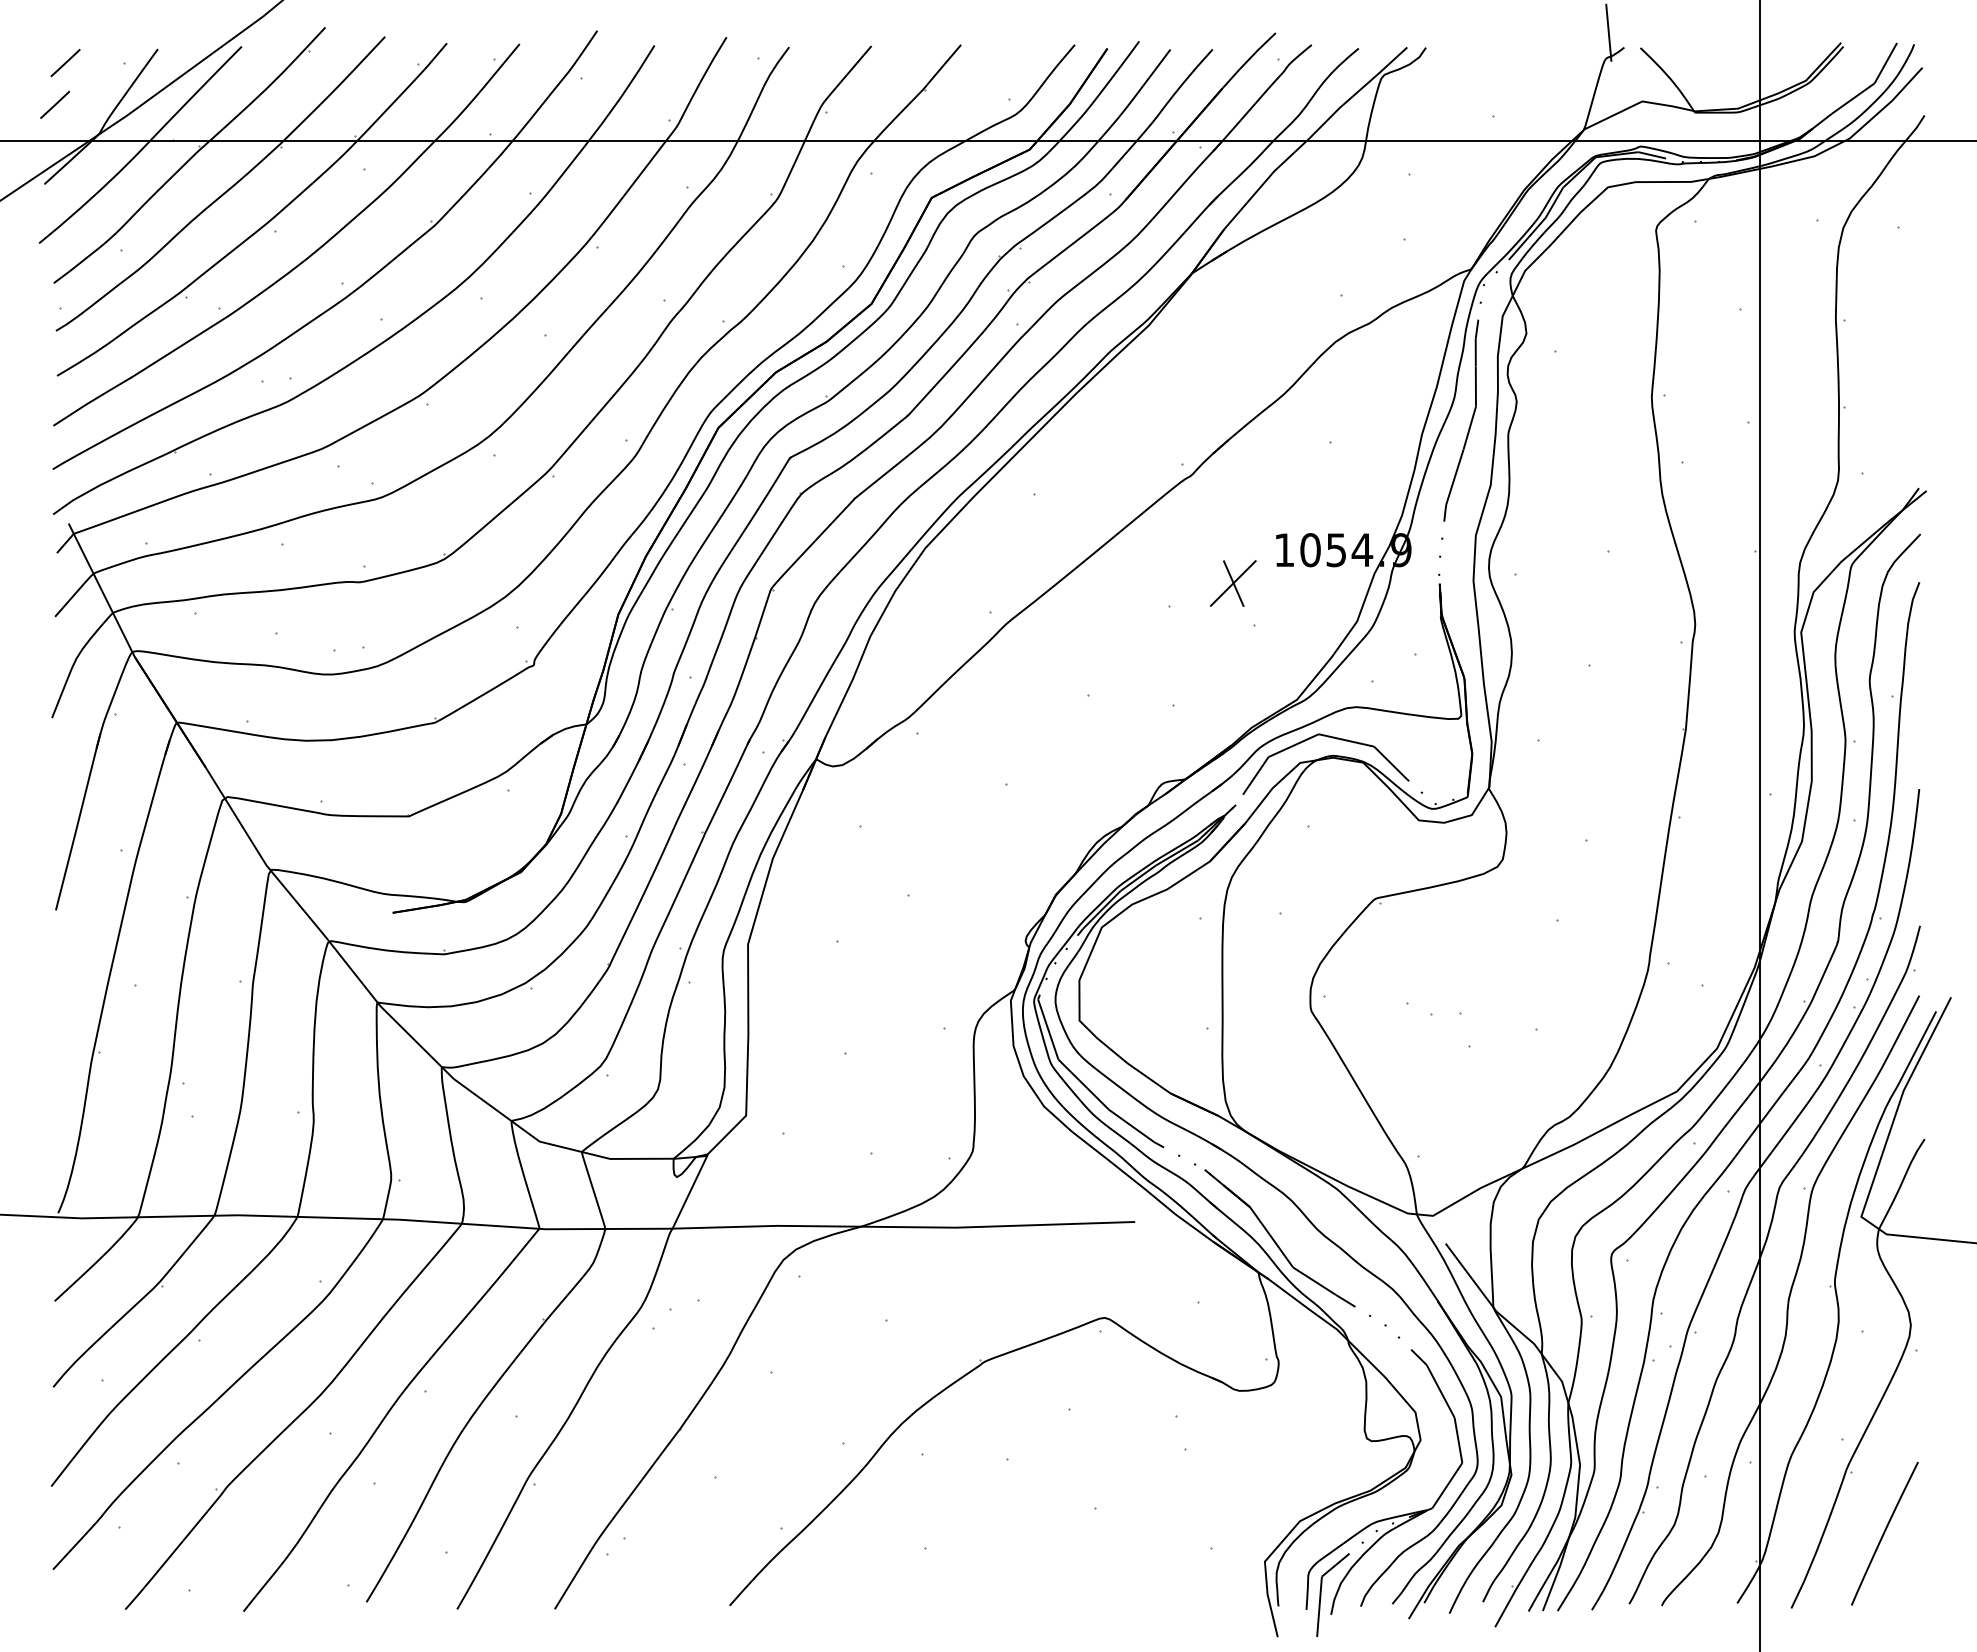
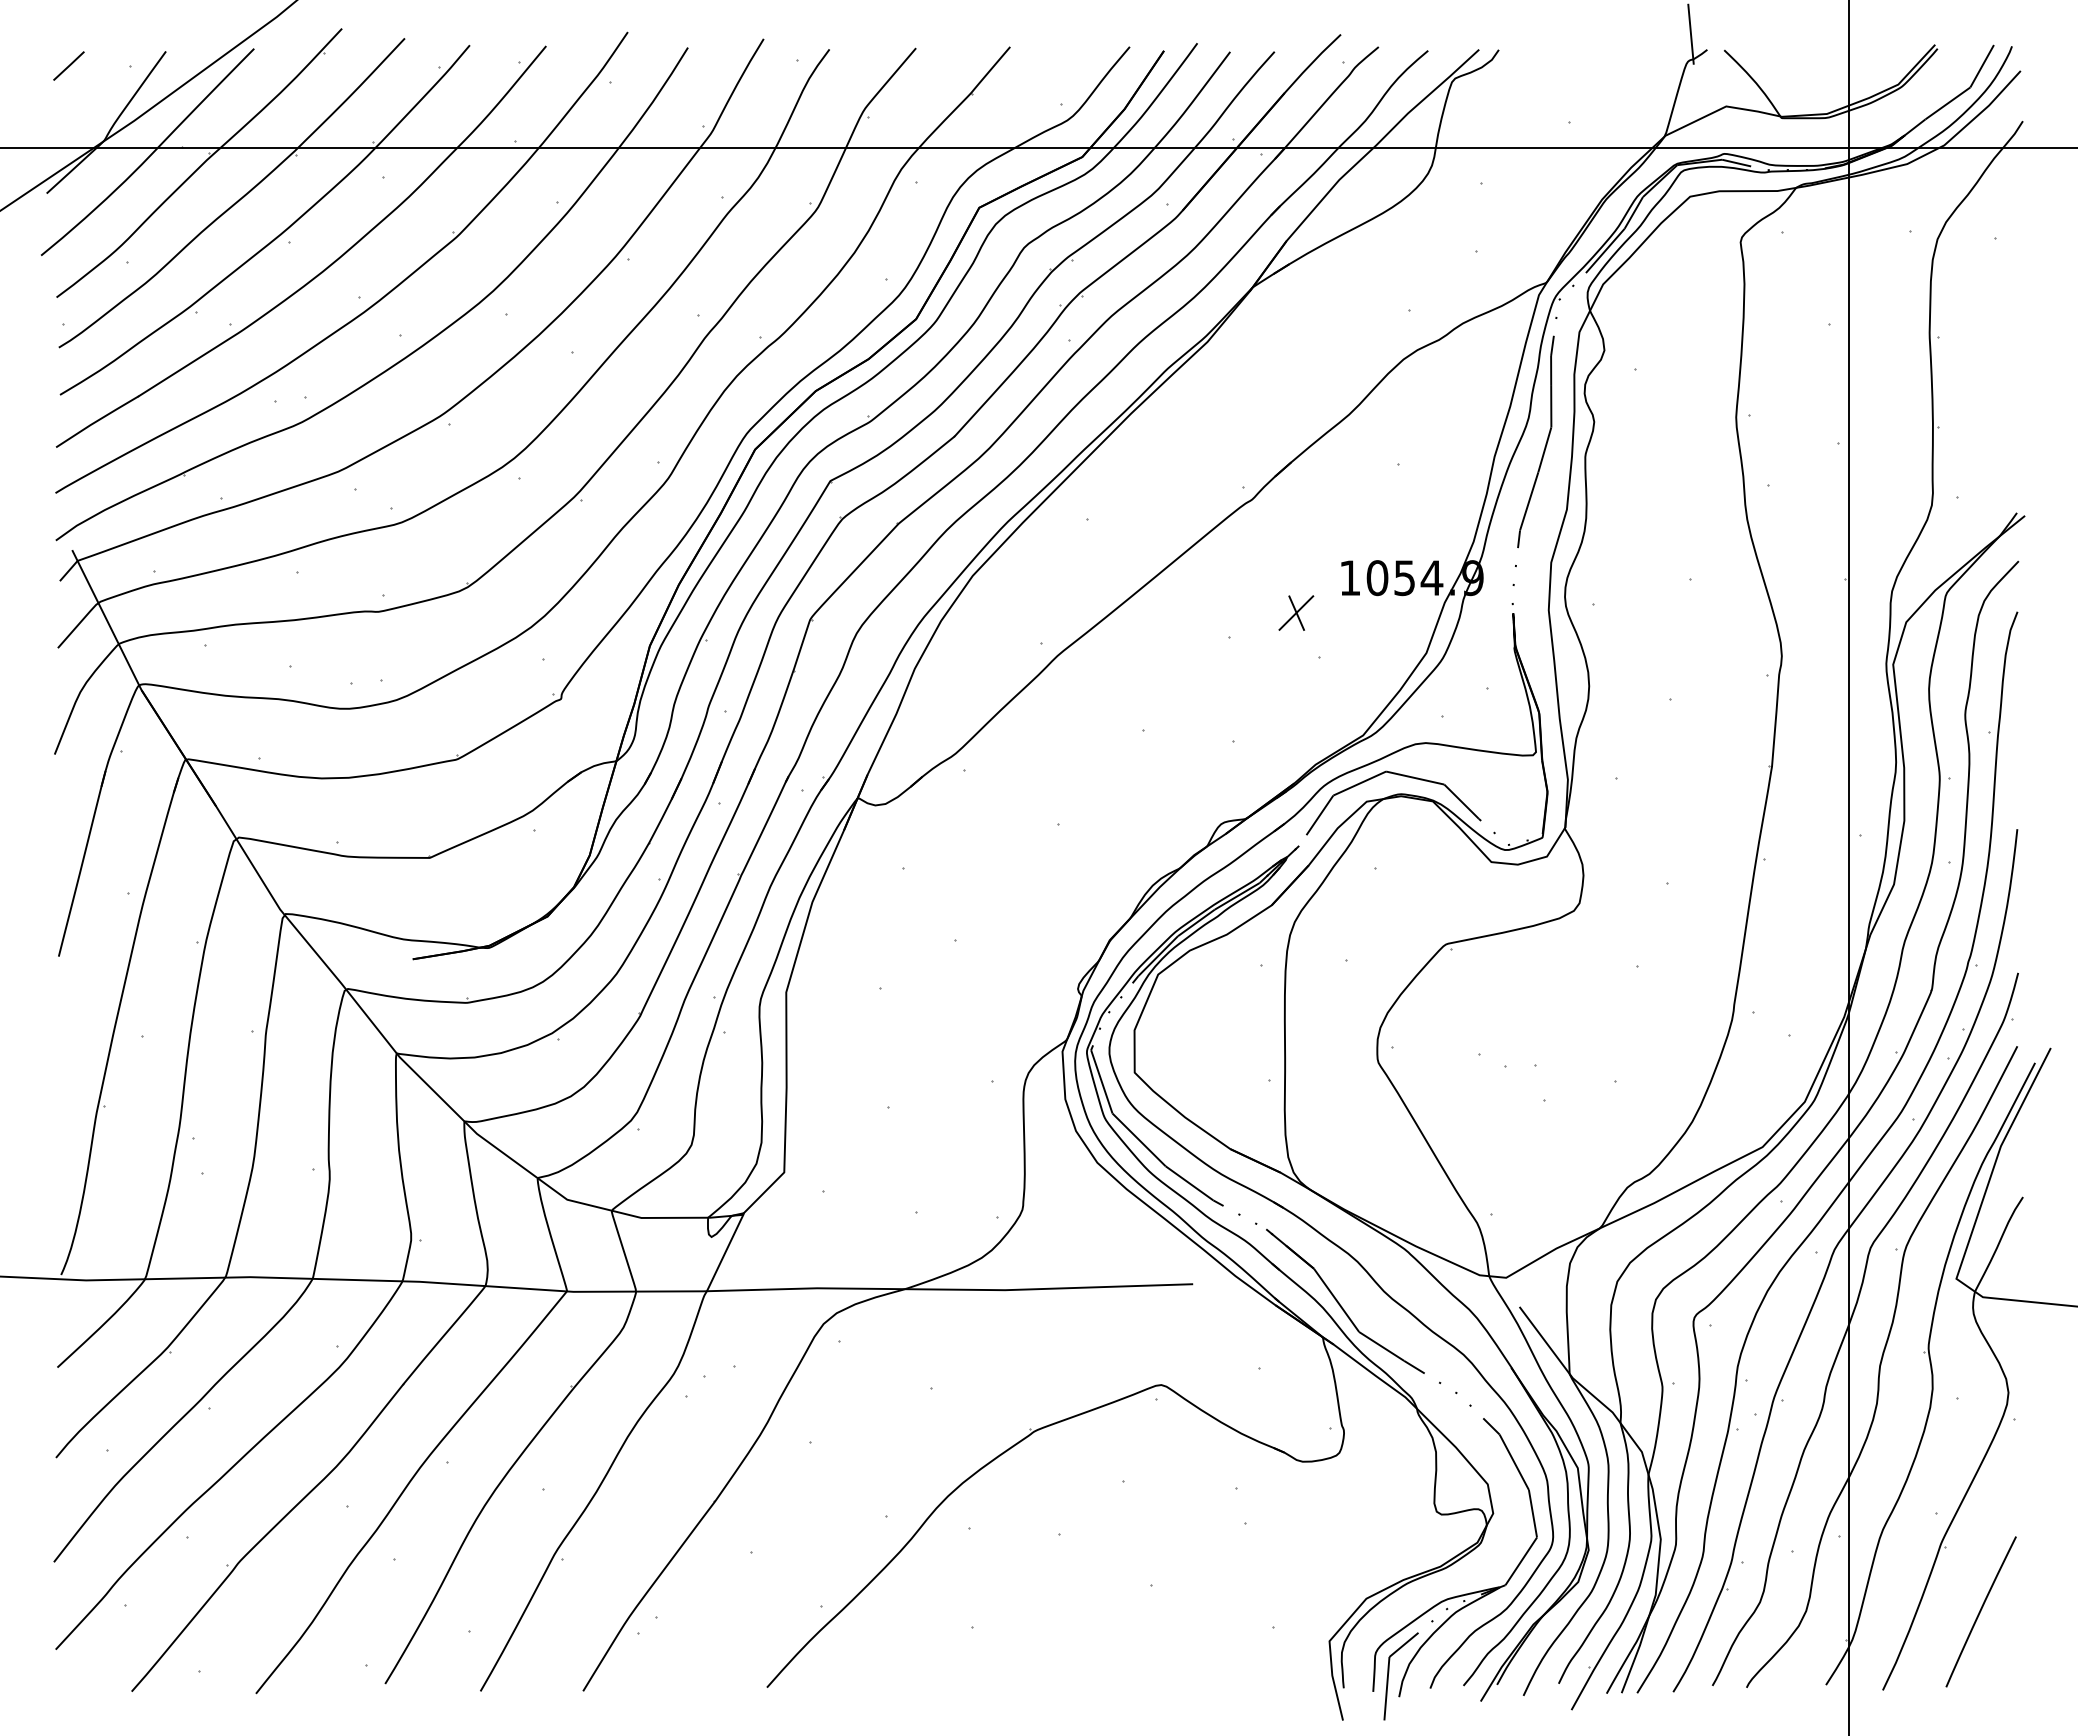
line: (54, 104) -> (57, 109), removed
part: (1233, 582) -> (1296, 612), size x0.71

